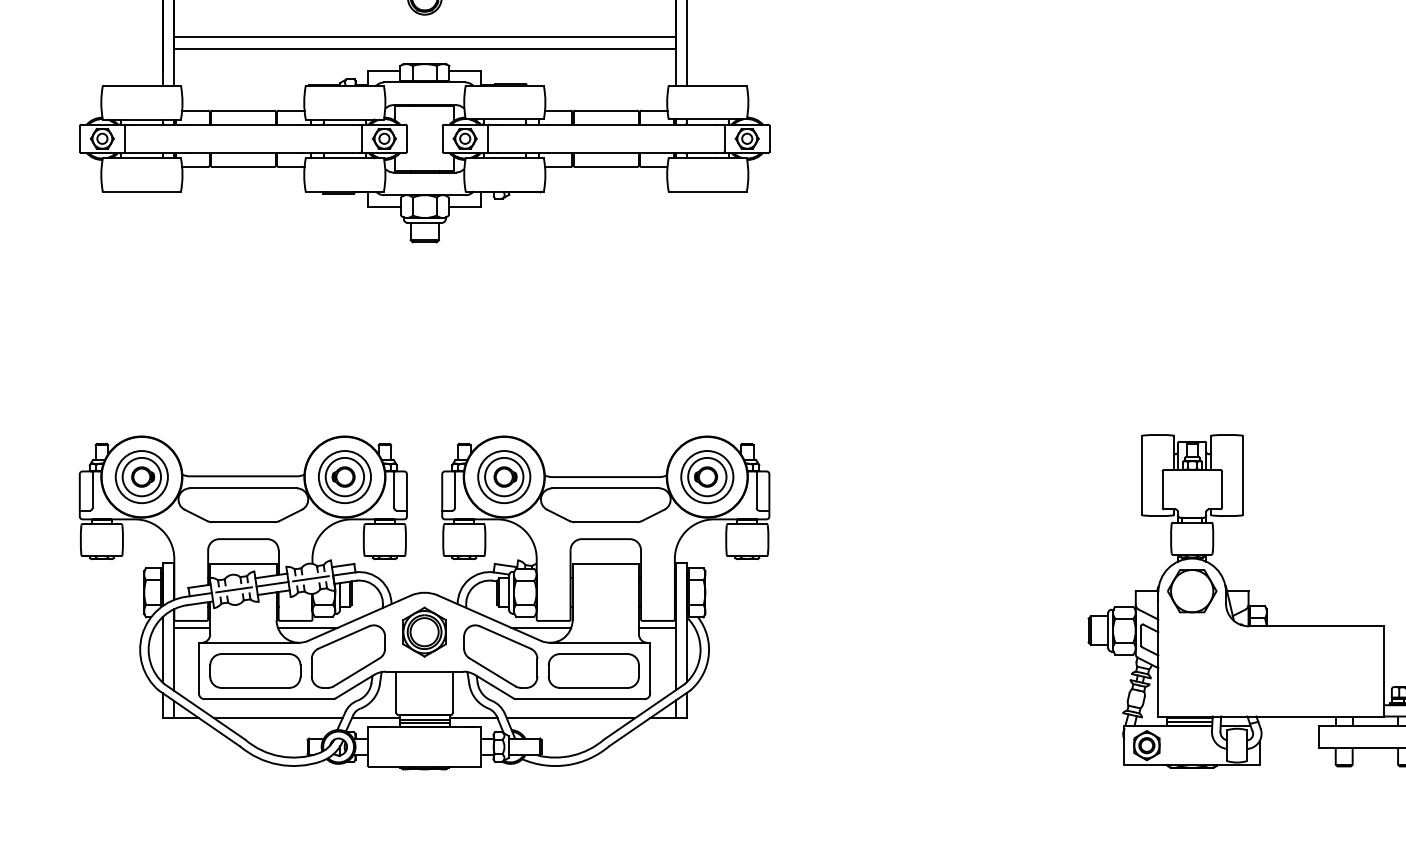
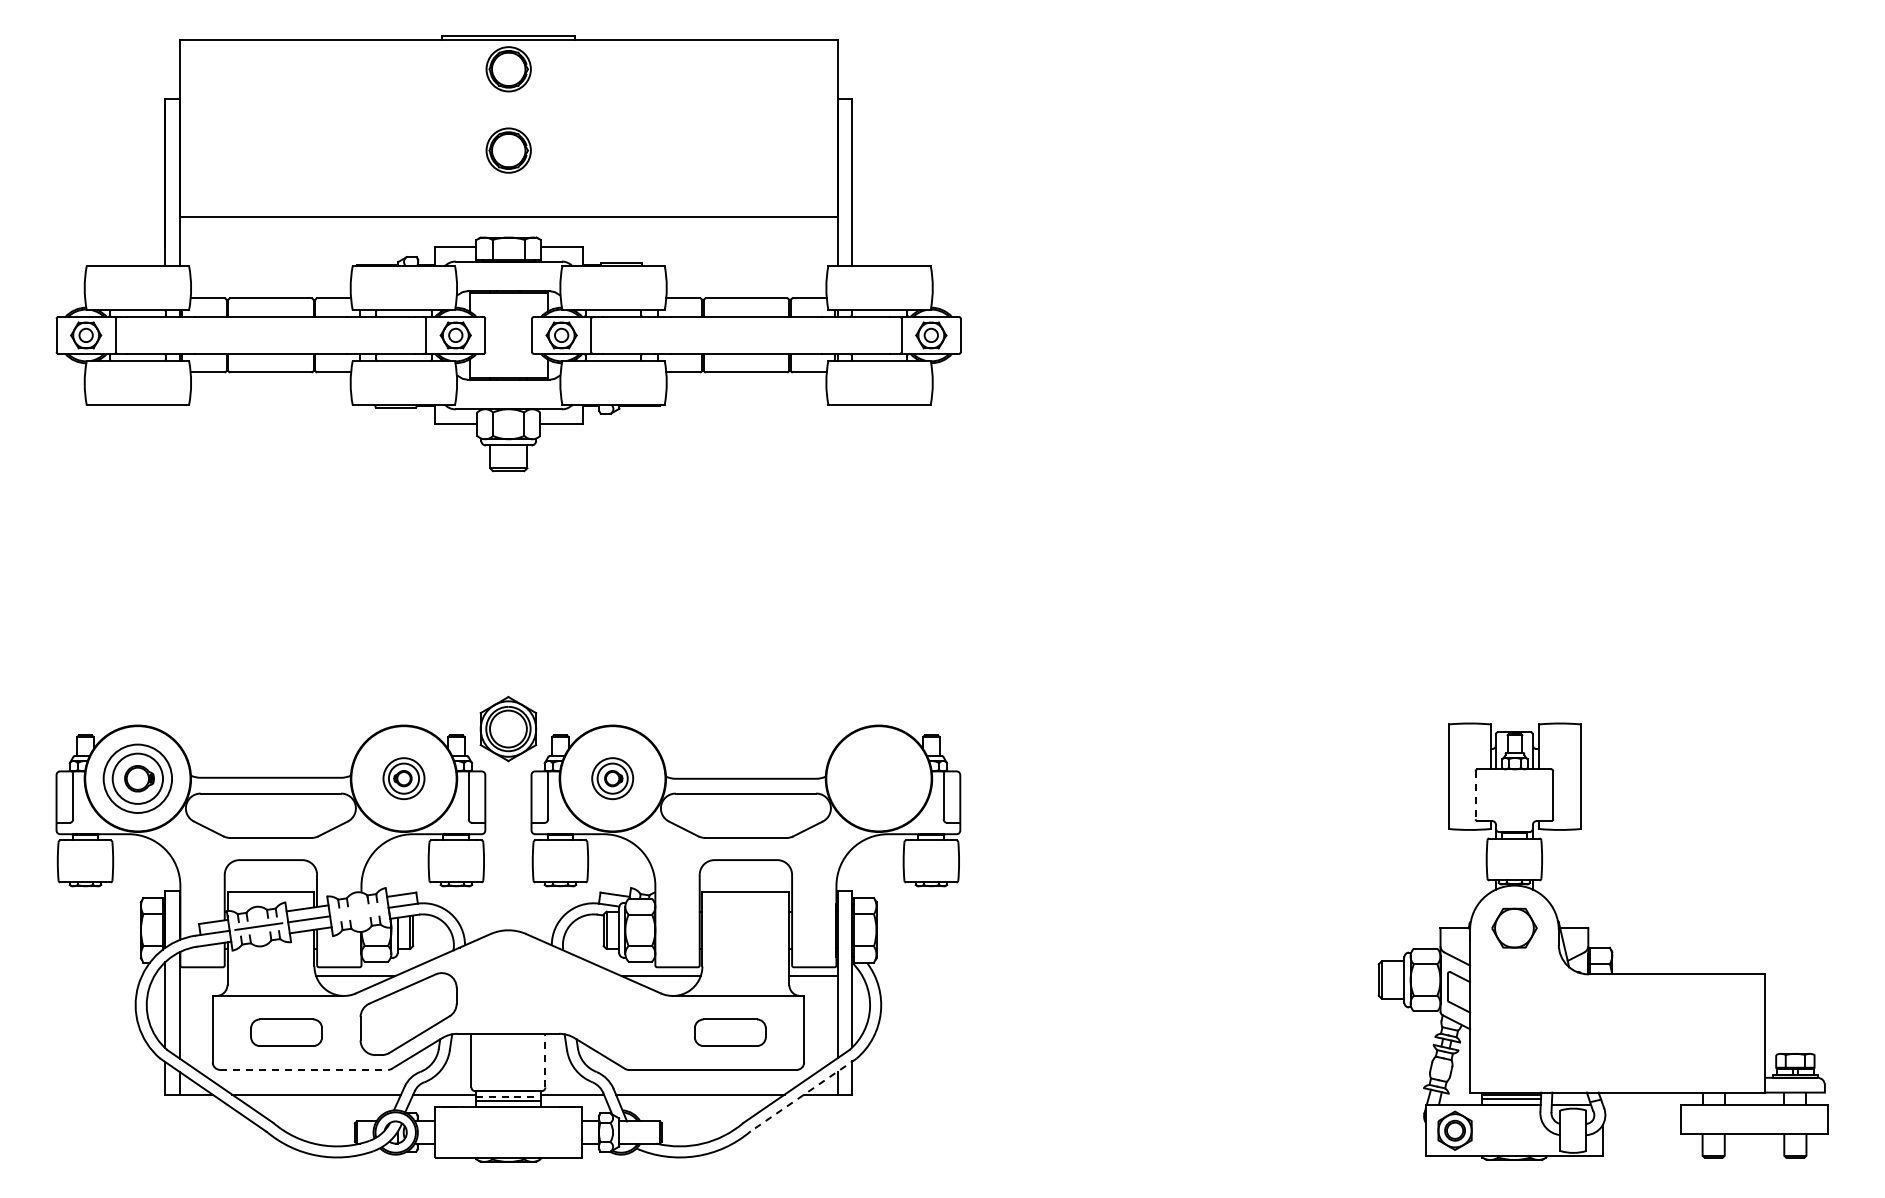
line: (424, 37) -> (508, 202), removed
part: (344, 476) -> (403, 778), size x0.6
part: (504, 476) -> (612, 778), size x0.6
part: (706, 476) -> (878, 778), removed
line: (1162, 489) -> (1475, 795), solid -> dashed
line: (310, 578) -> (359, 911), removed
part: (1192, 590) -> (1514, 927), size x0.7
line: (191, 627) -> (203, 976), removed
part: (424, 631) -> (508, 728), moved
part: (500, 656) -> (608, 1013), removed
part: (255, 670) -> (286, 1032), size x0.6
part: (594, 670) -> (730, 1032), size x0.6
line: (452, 692) -> (545, 1060), solid -> dashed
line: (269, 698) -> (304, 1069), solid -> dashed
line: (649, 718) -> (803, 1095), solid -> dashed
line: (424, 719) -> (508, 1096), solid -> dashed

